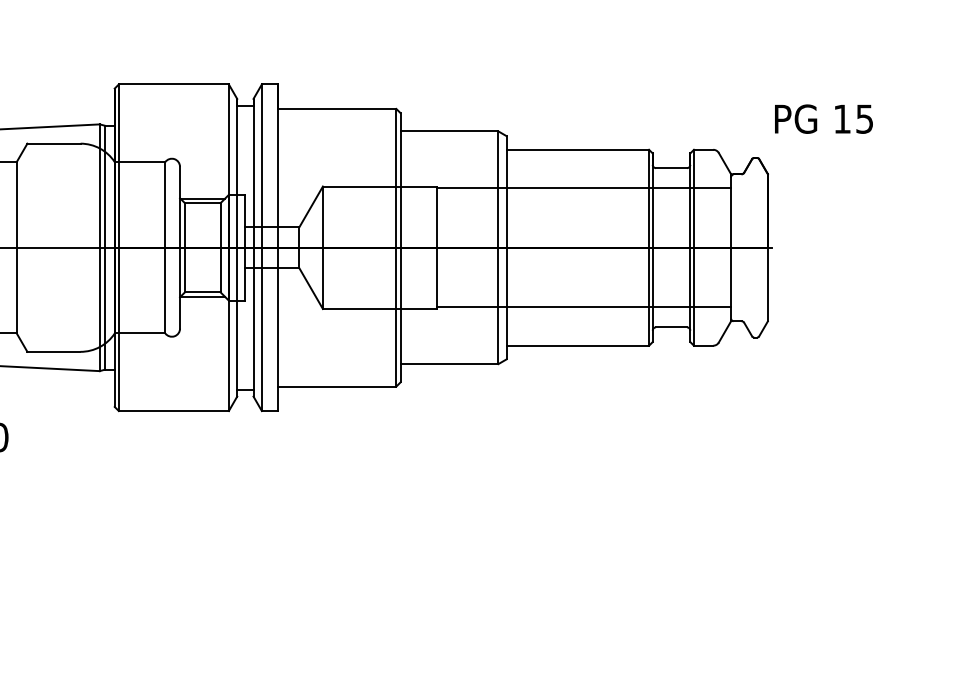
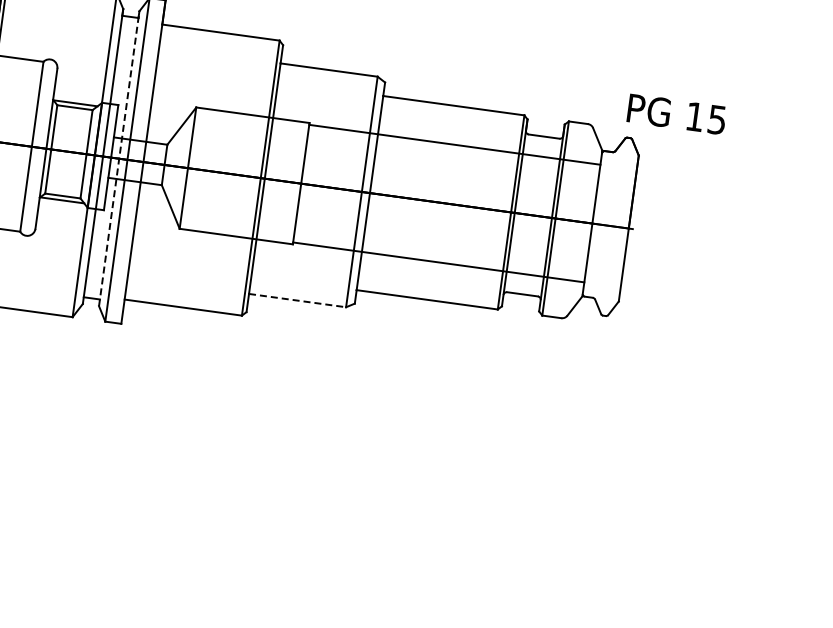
text: (823, 118) -> (676, 113), moved
line: (253, 247) -> (119, 158), solid -> dashed
line: (449, 364) -> (297, 300), solid -> dashed

